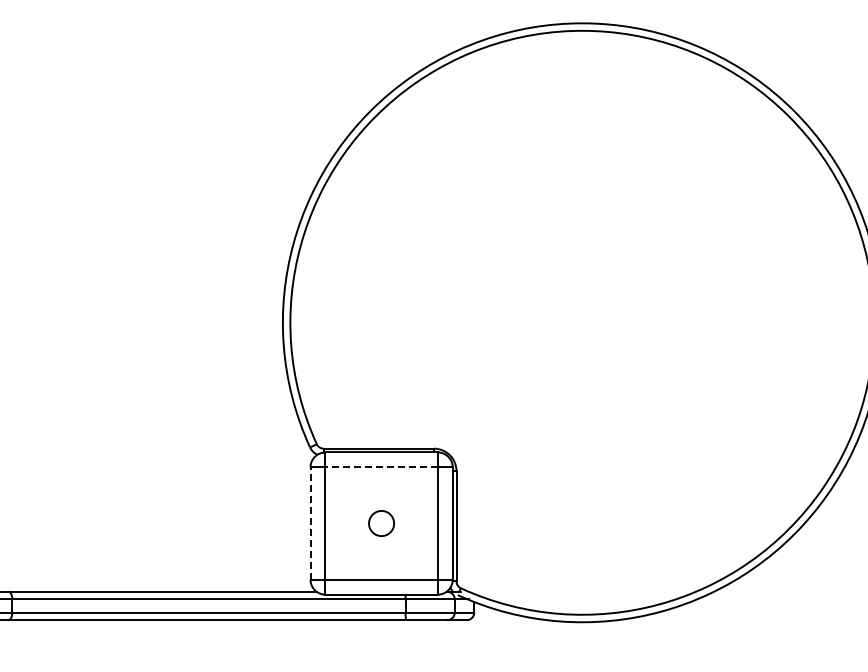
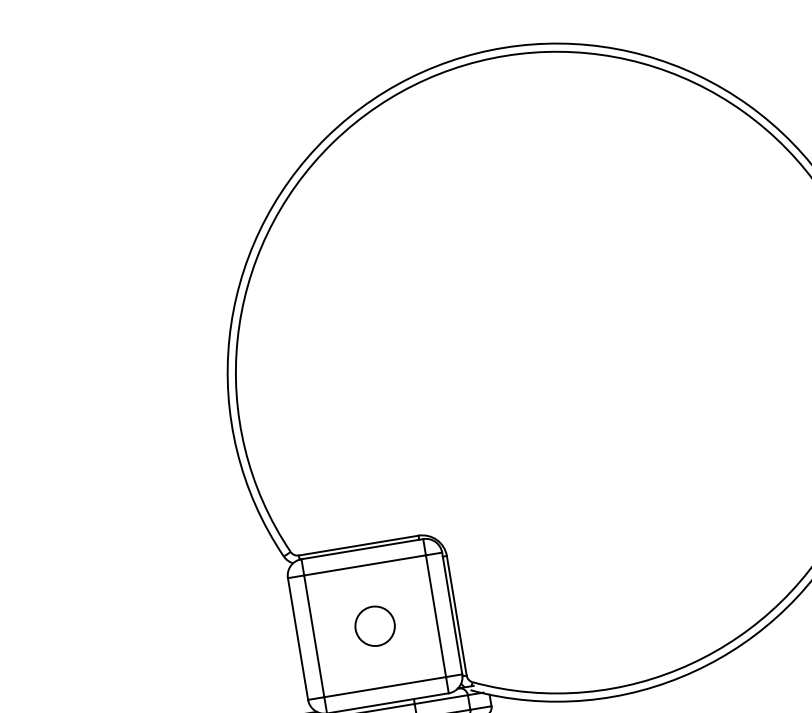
line: (381, 467) -> (364, 565), dashed -> solid
line: (310, 523) -> (298, 638), dashed -> solid
circle: (381, 523) -> (374, 626), size x1.43

